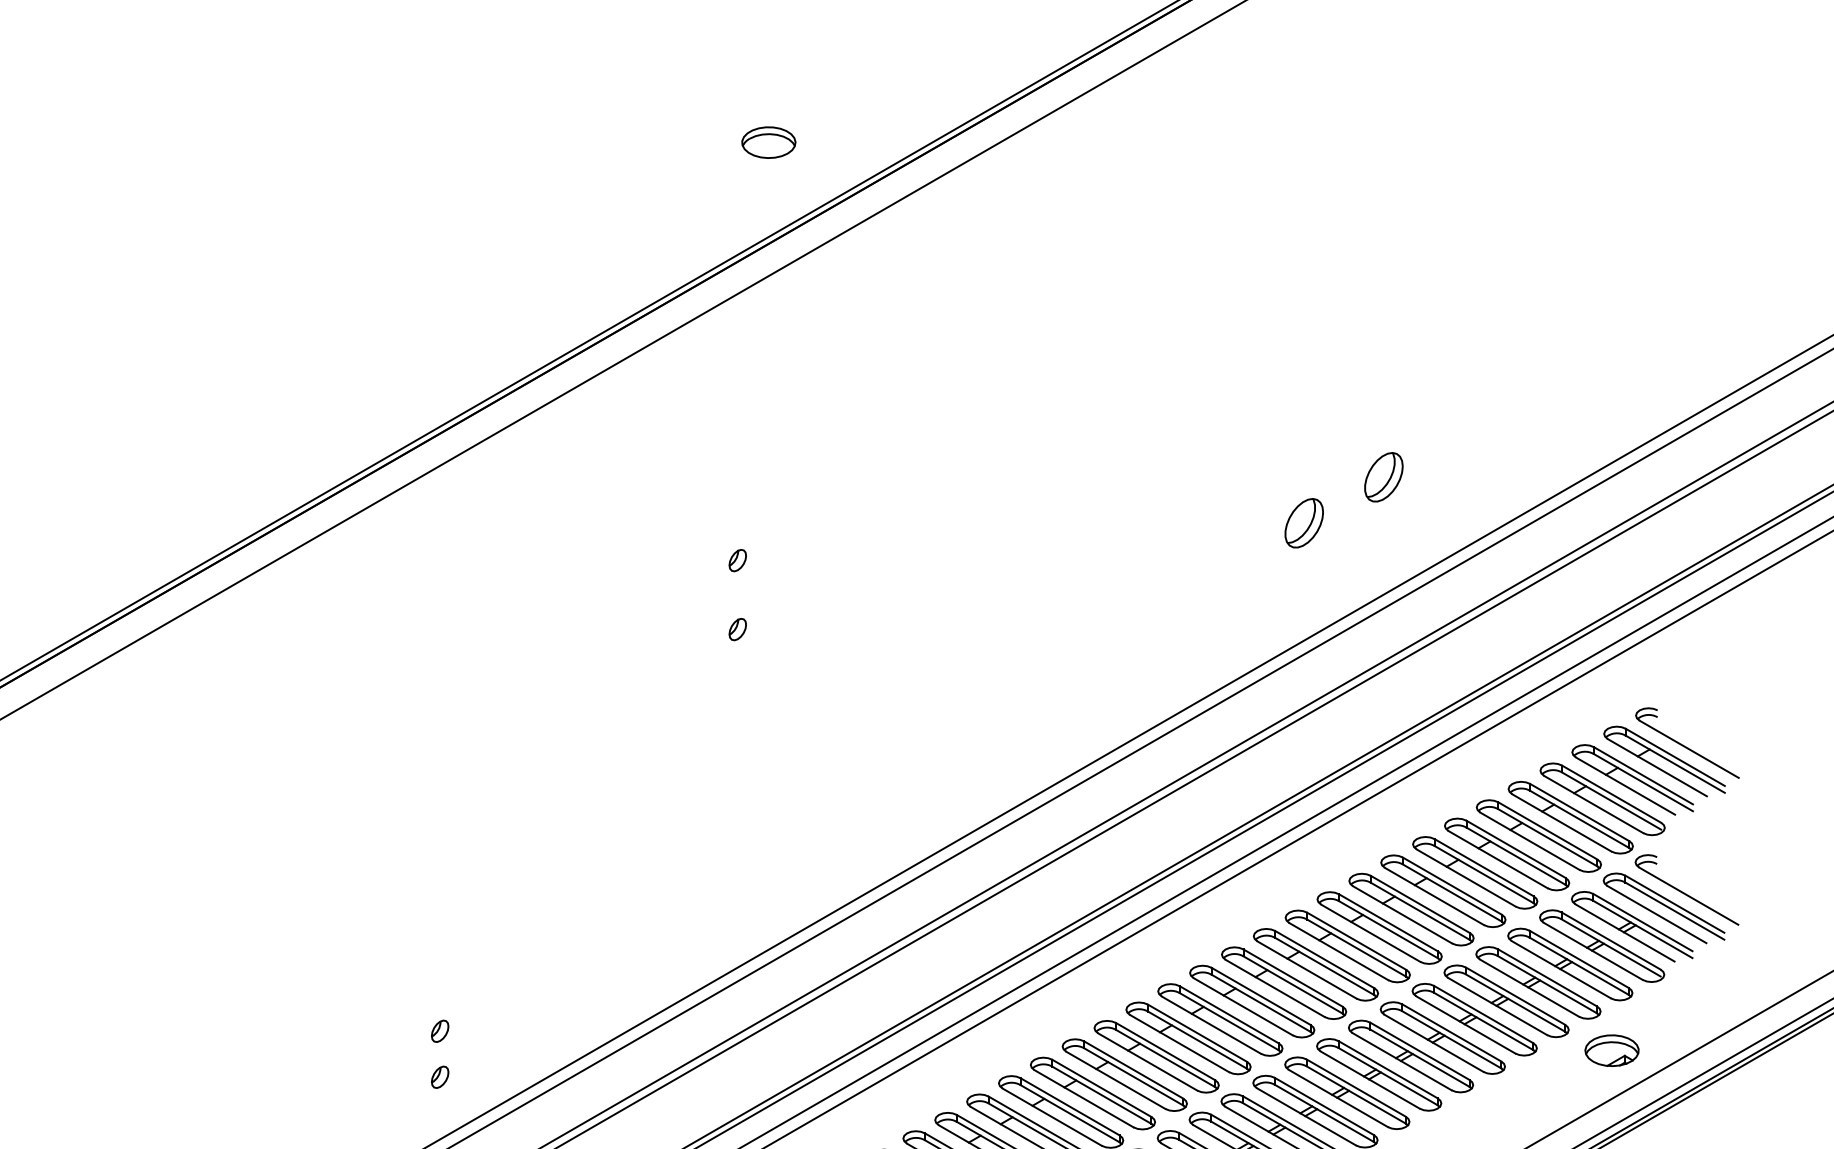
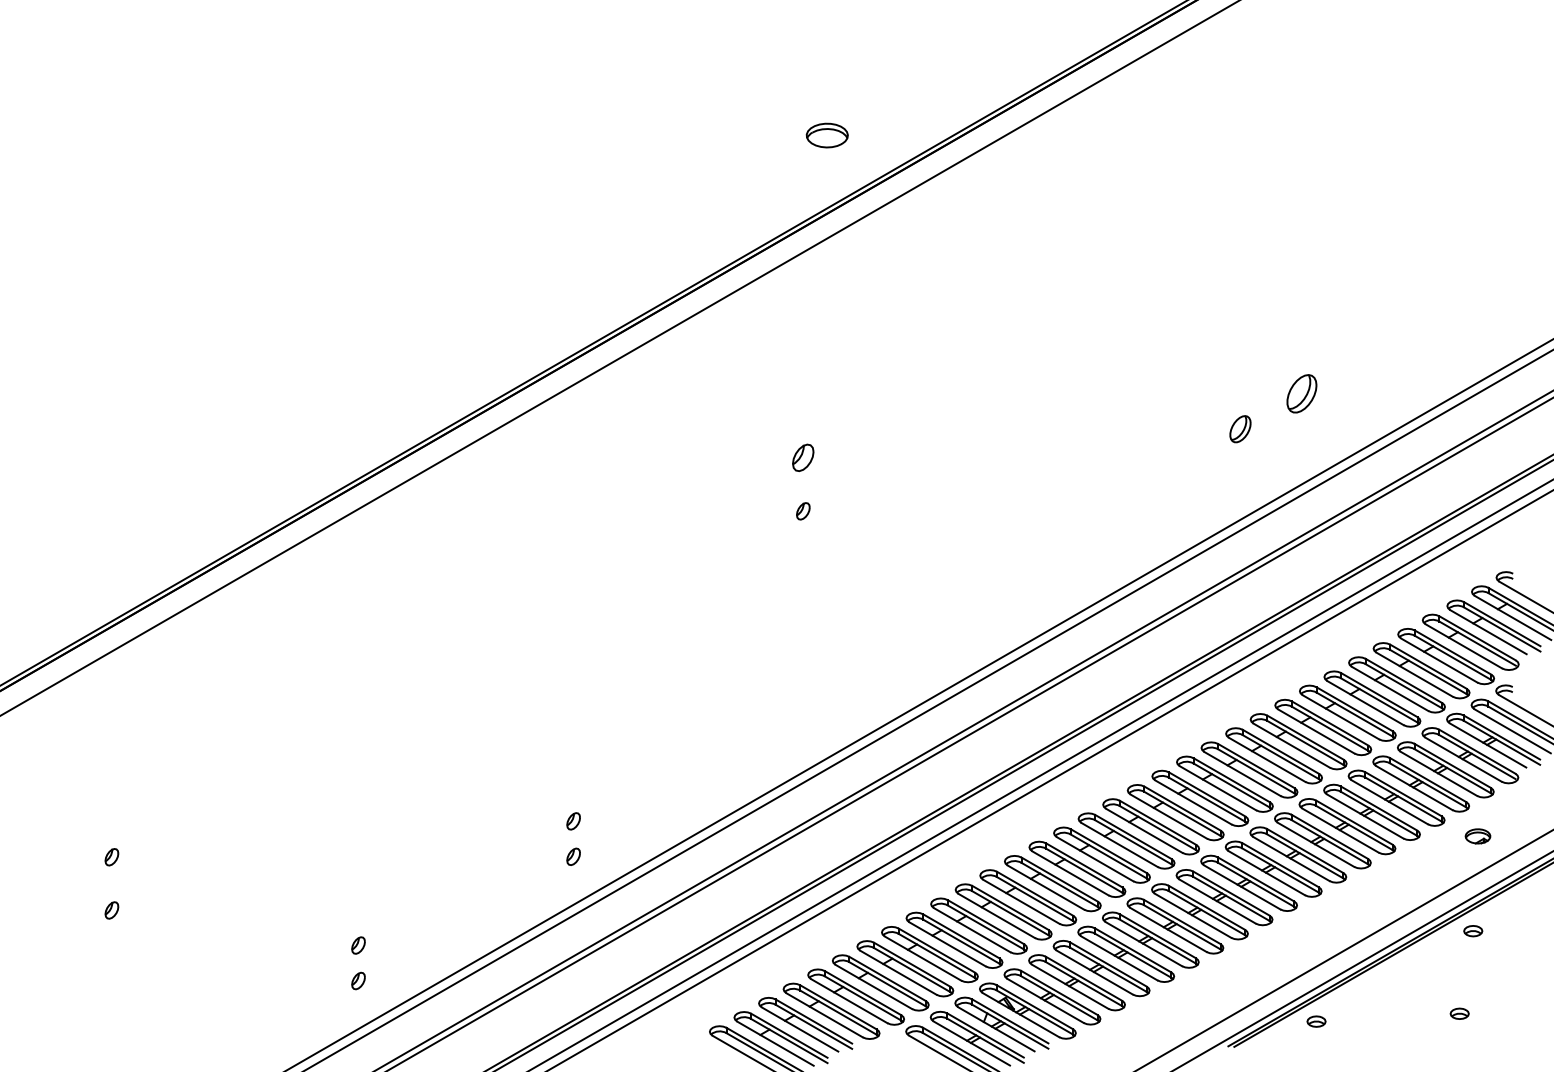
part: (1304, 522) -> (1240, 428), size x0.7
part: (738, 561) -> (803, 458), size x1.6
part: (1611, 1050) -> (1477, 836), size x0.6

